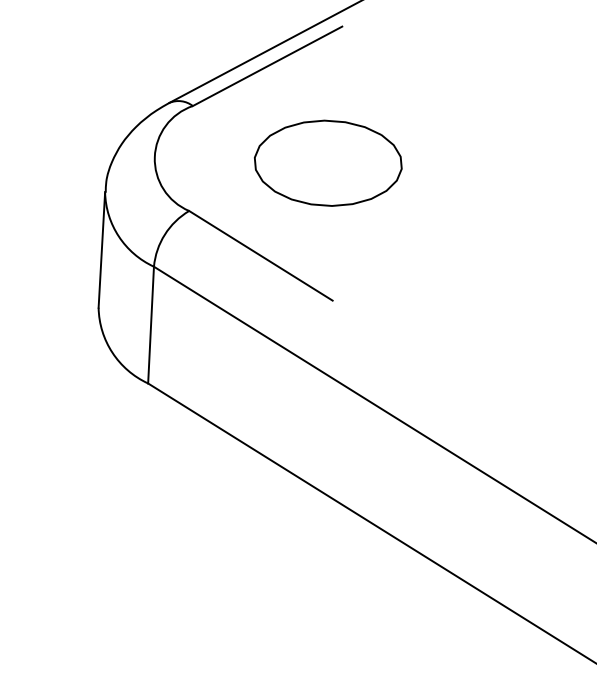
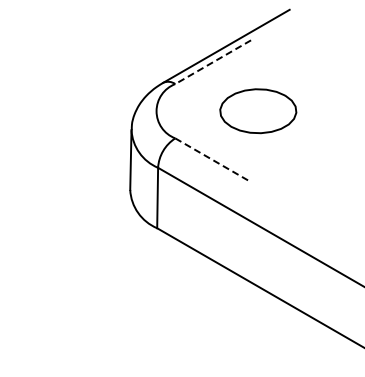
line: (268, 66) -> (213, 62), solid -> dashed
part: (328, 163) -> (258, 111), moved
line: (261, 256) -> (213, 160), solid -> dashed

